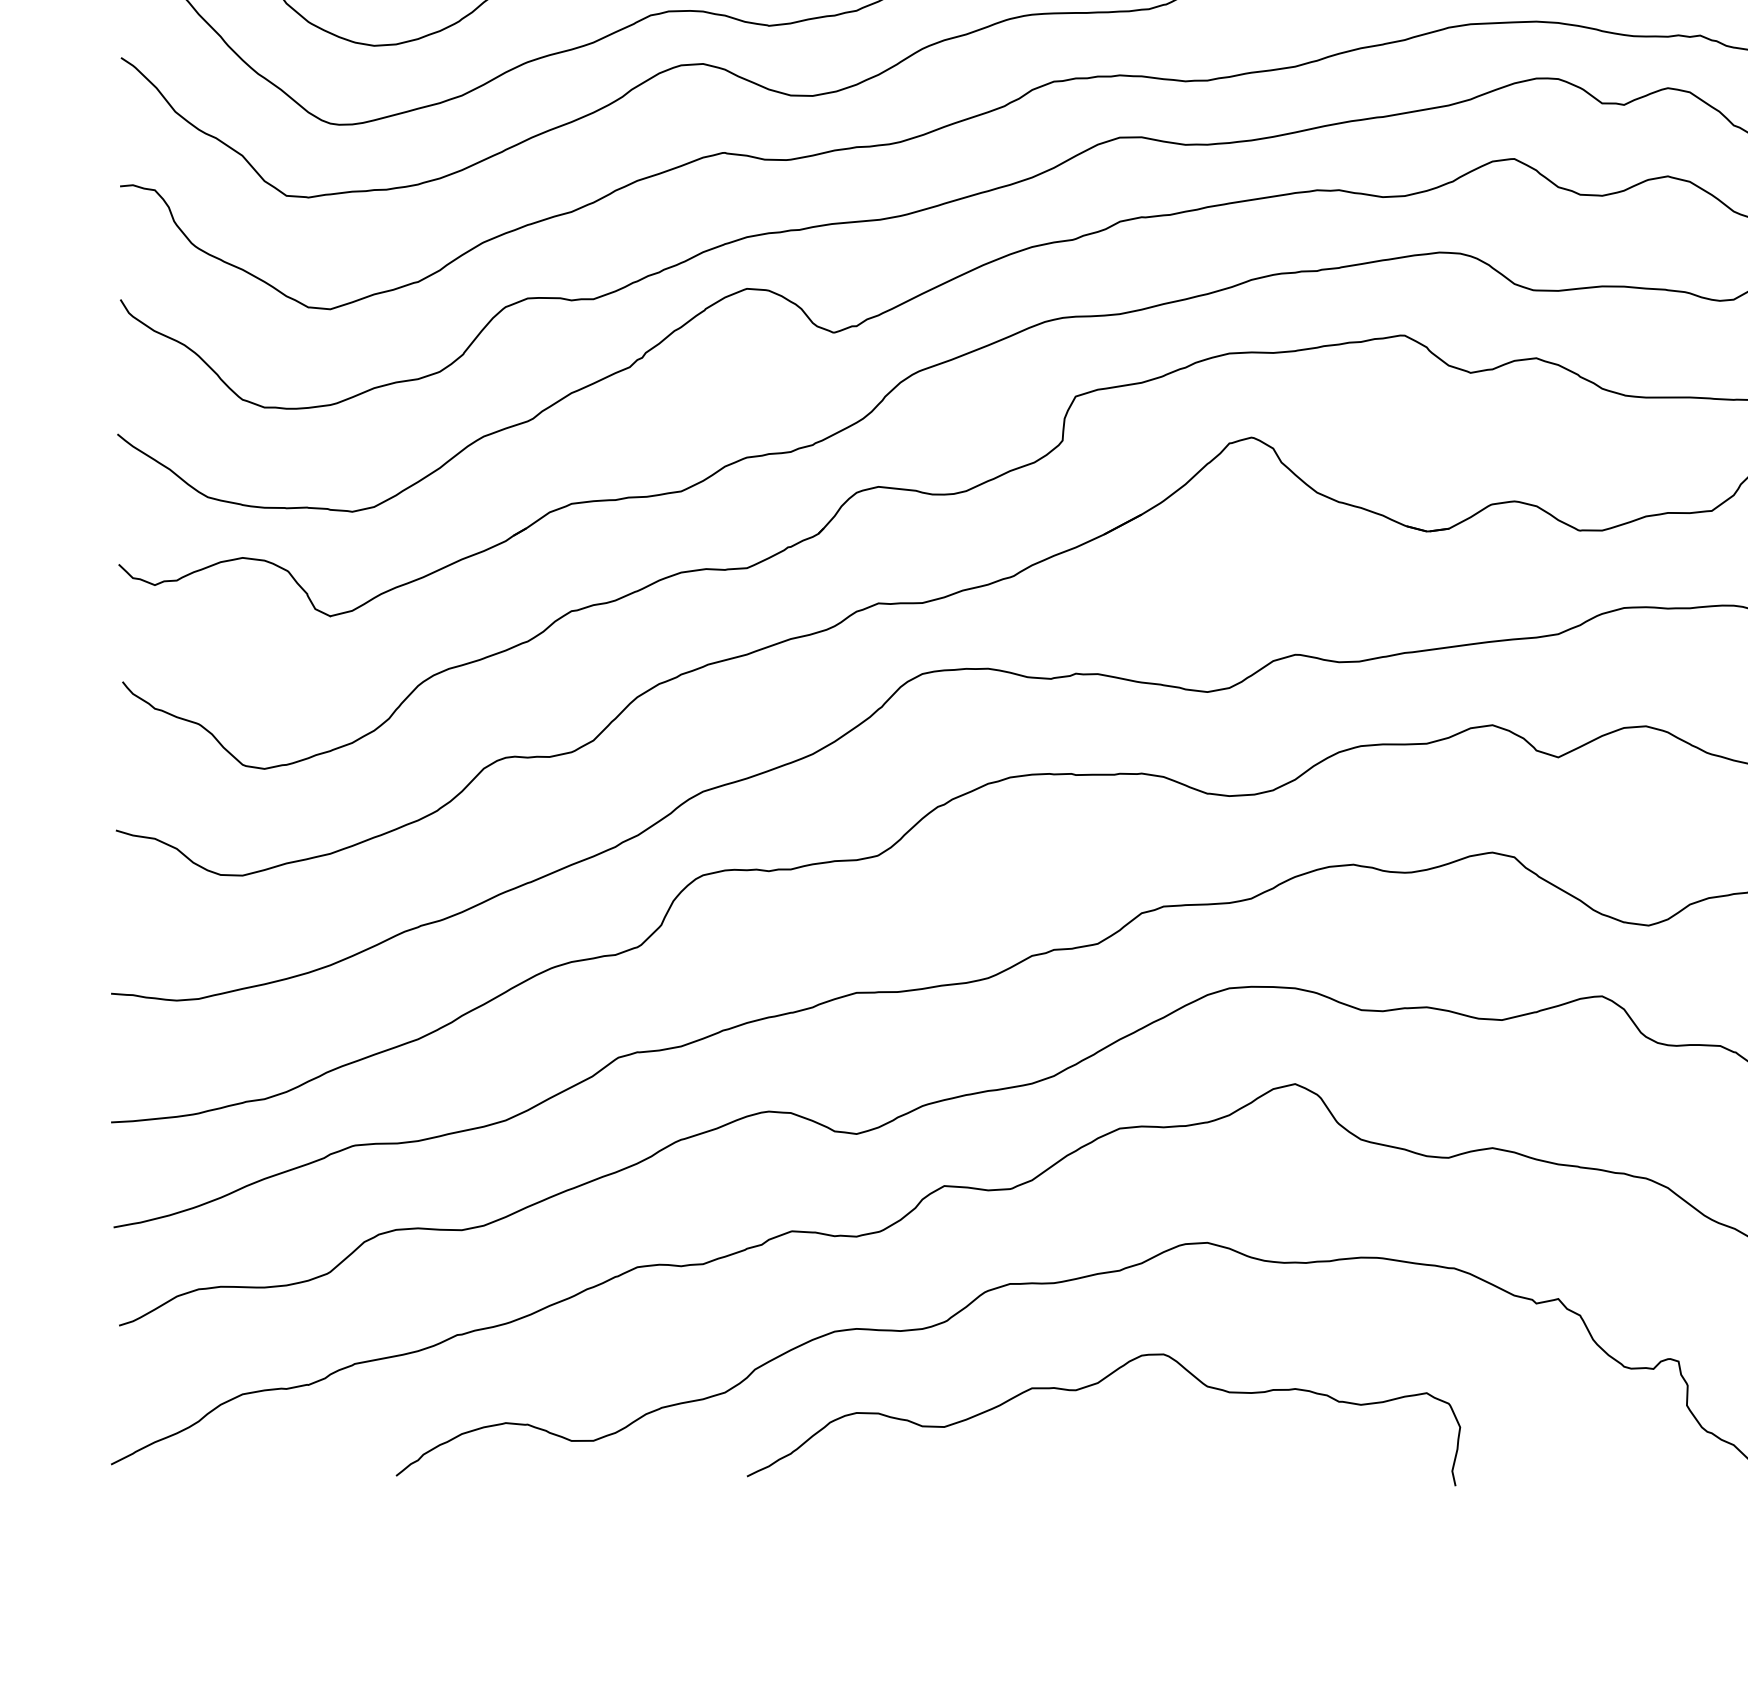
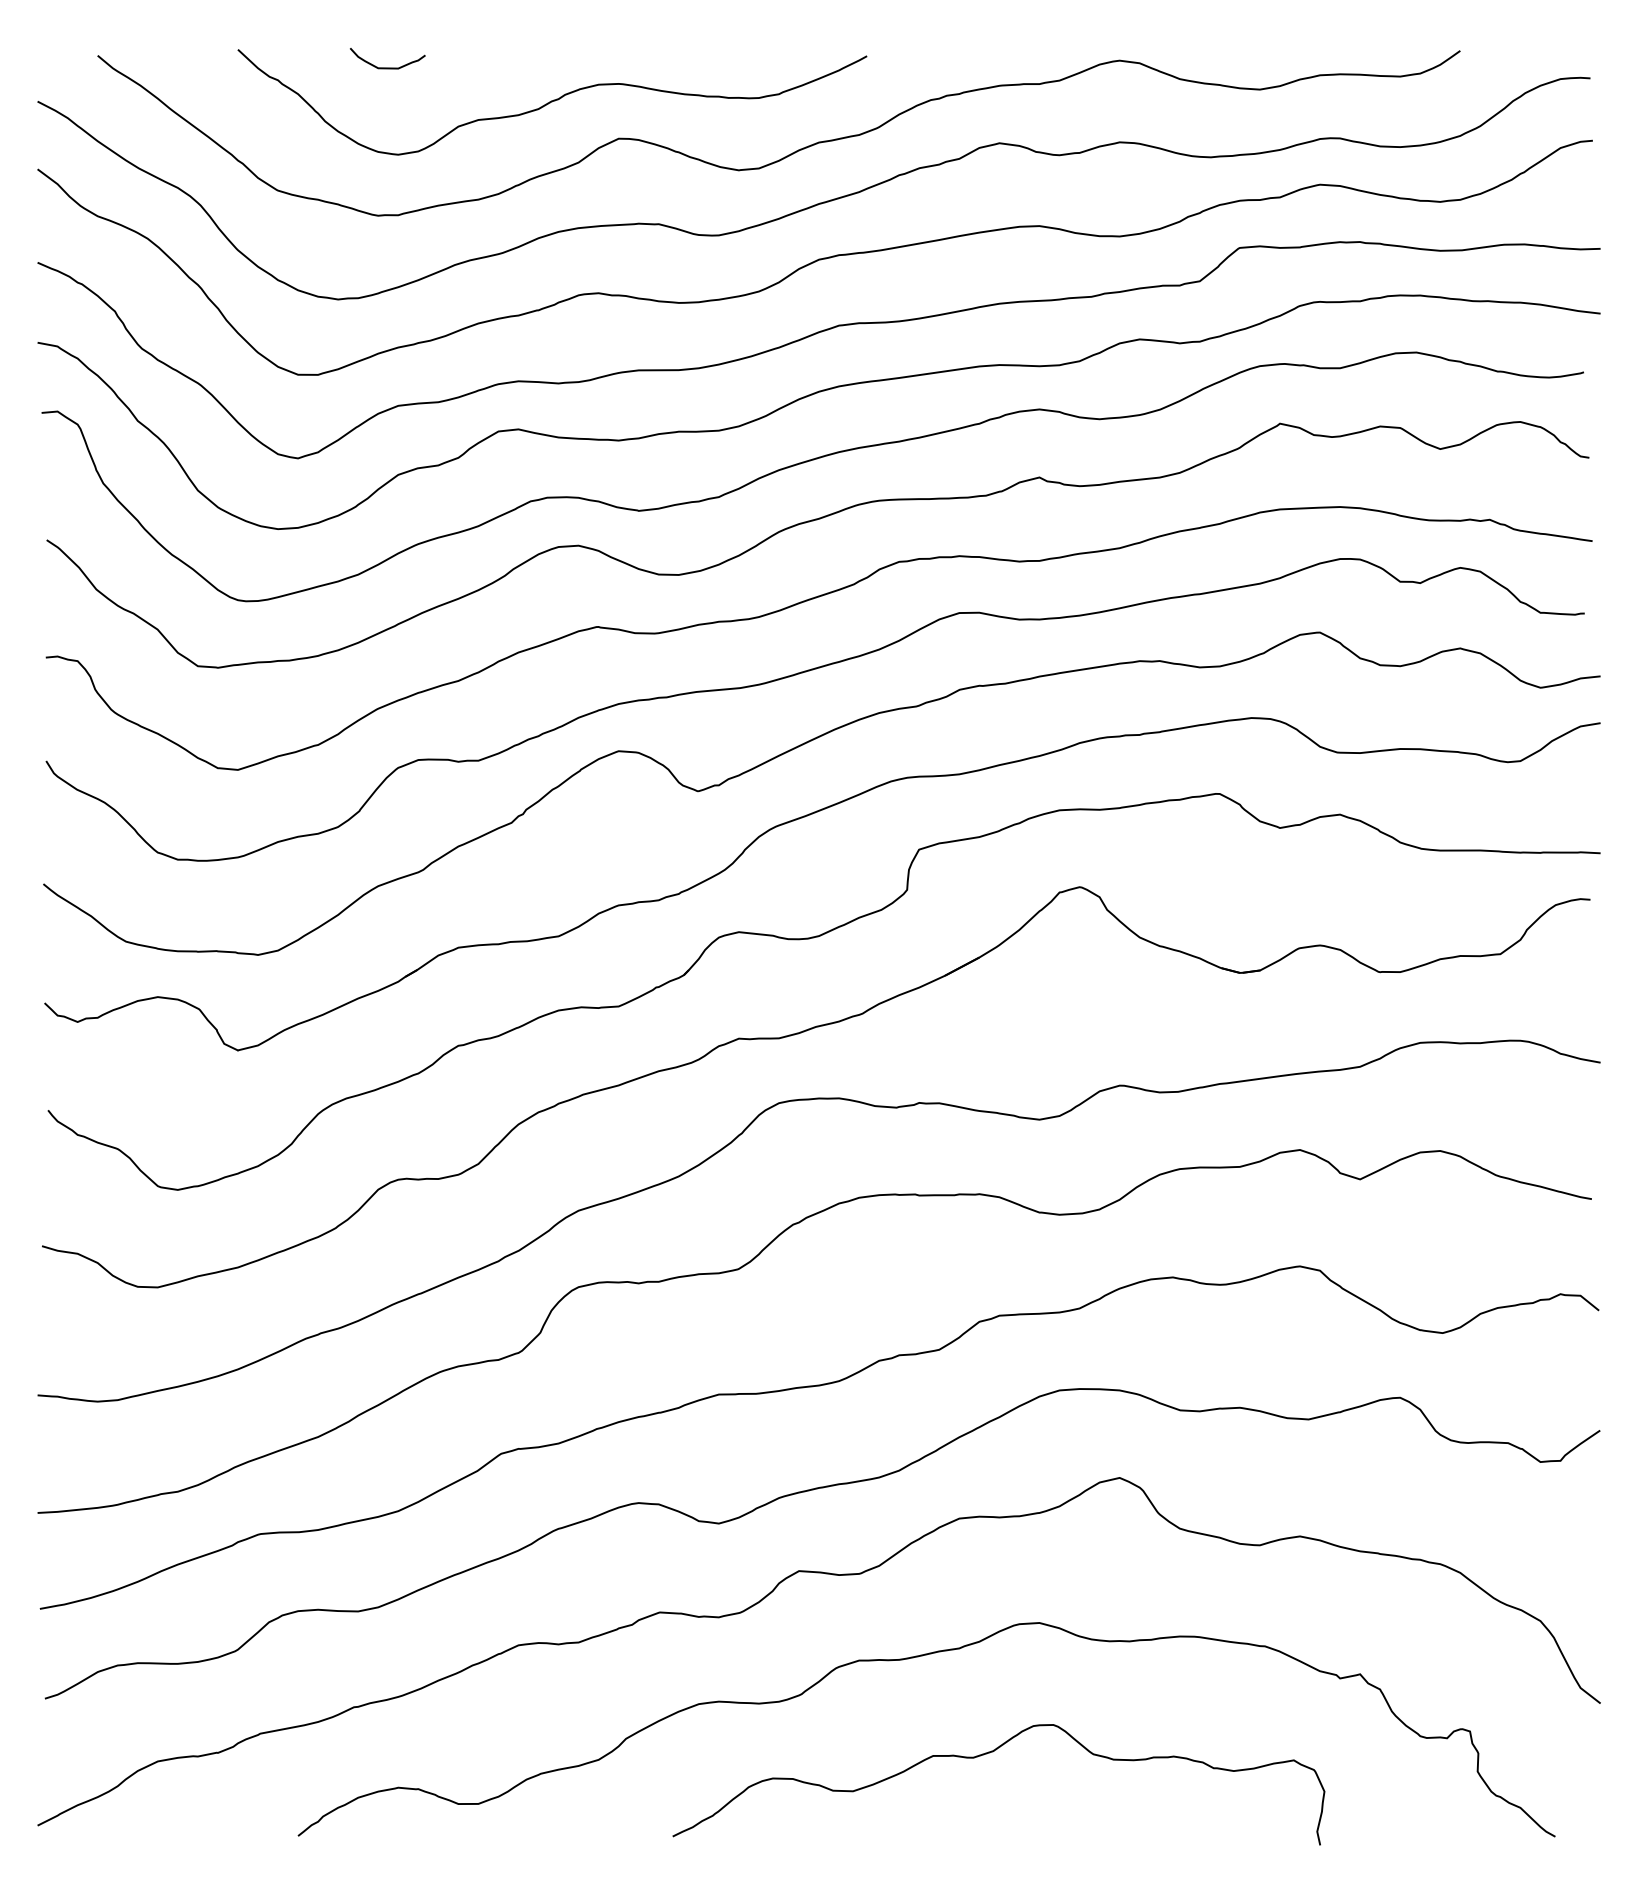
curve: (1093, 1385) -> (989, 1753), moved

